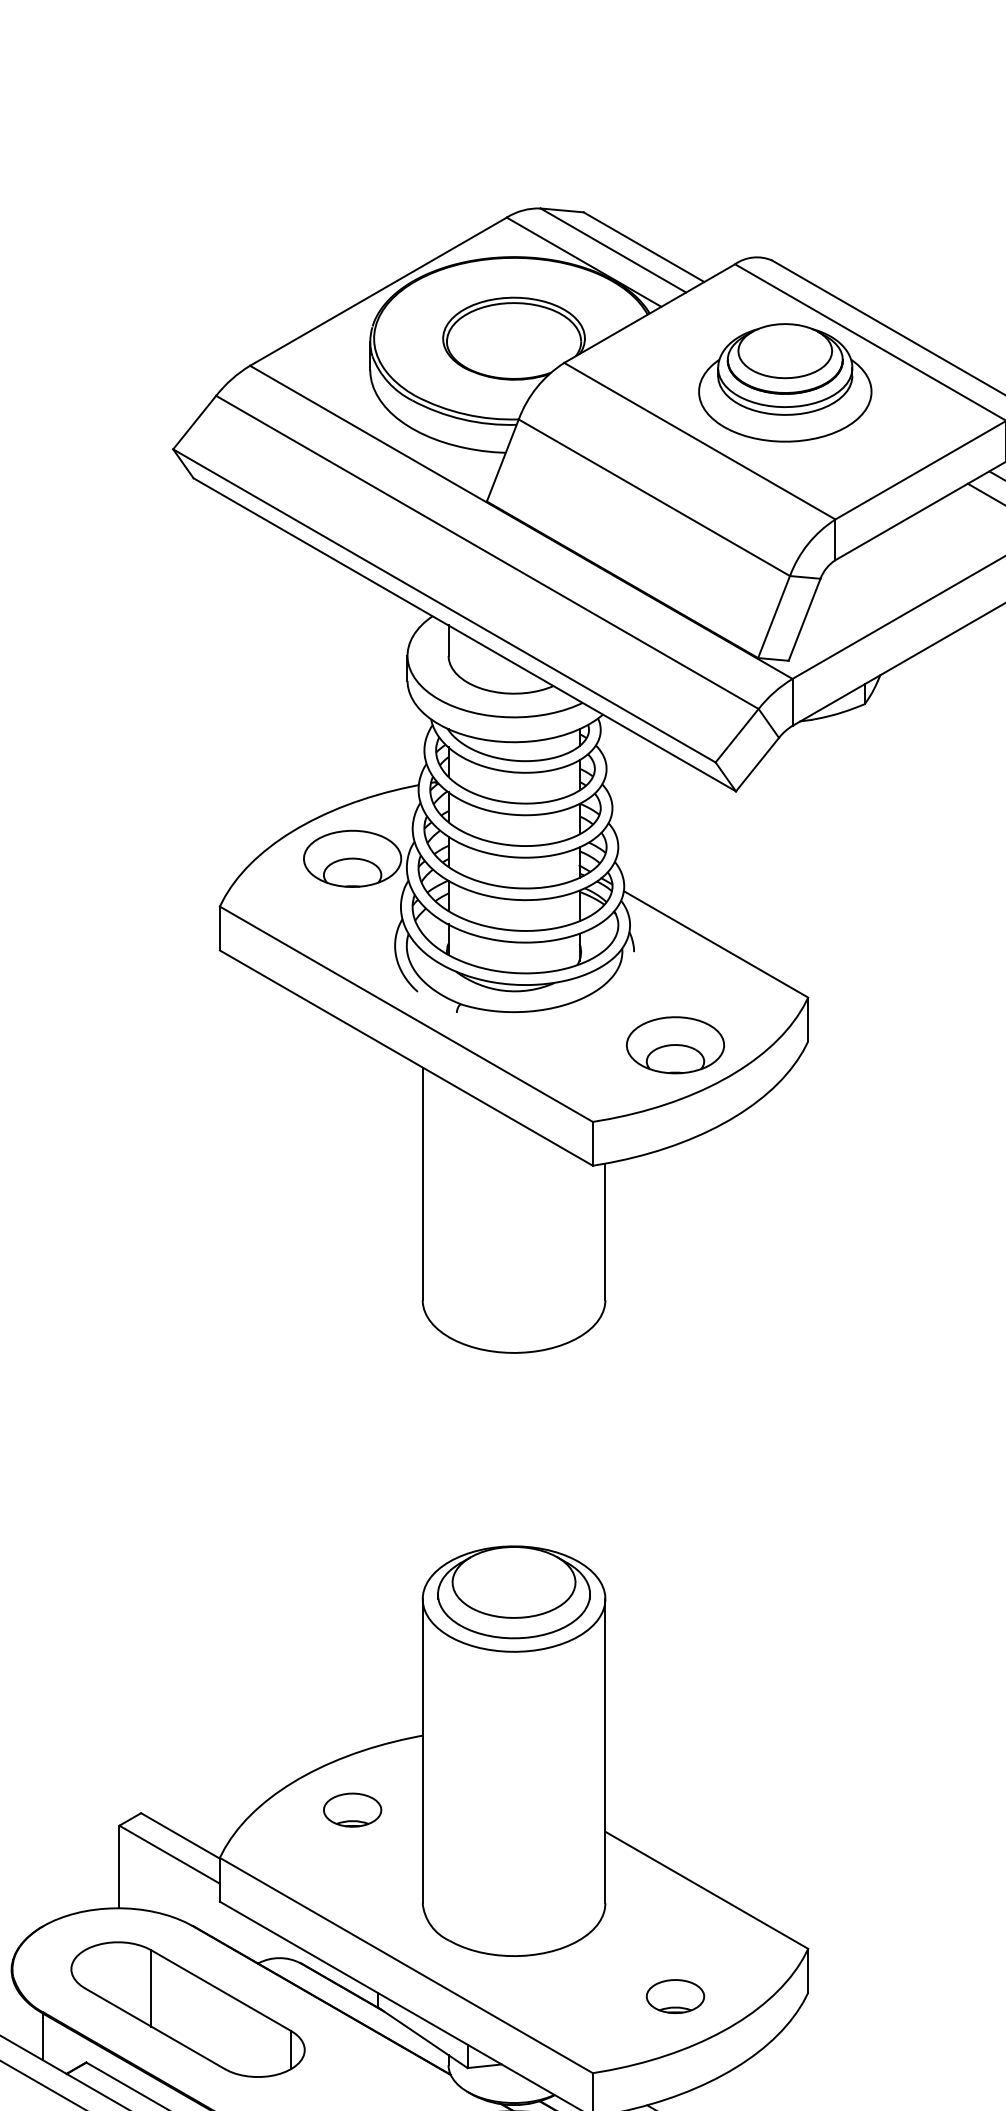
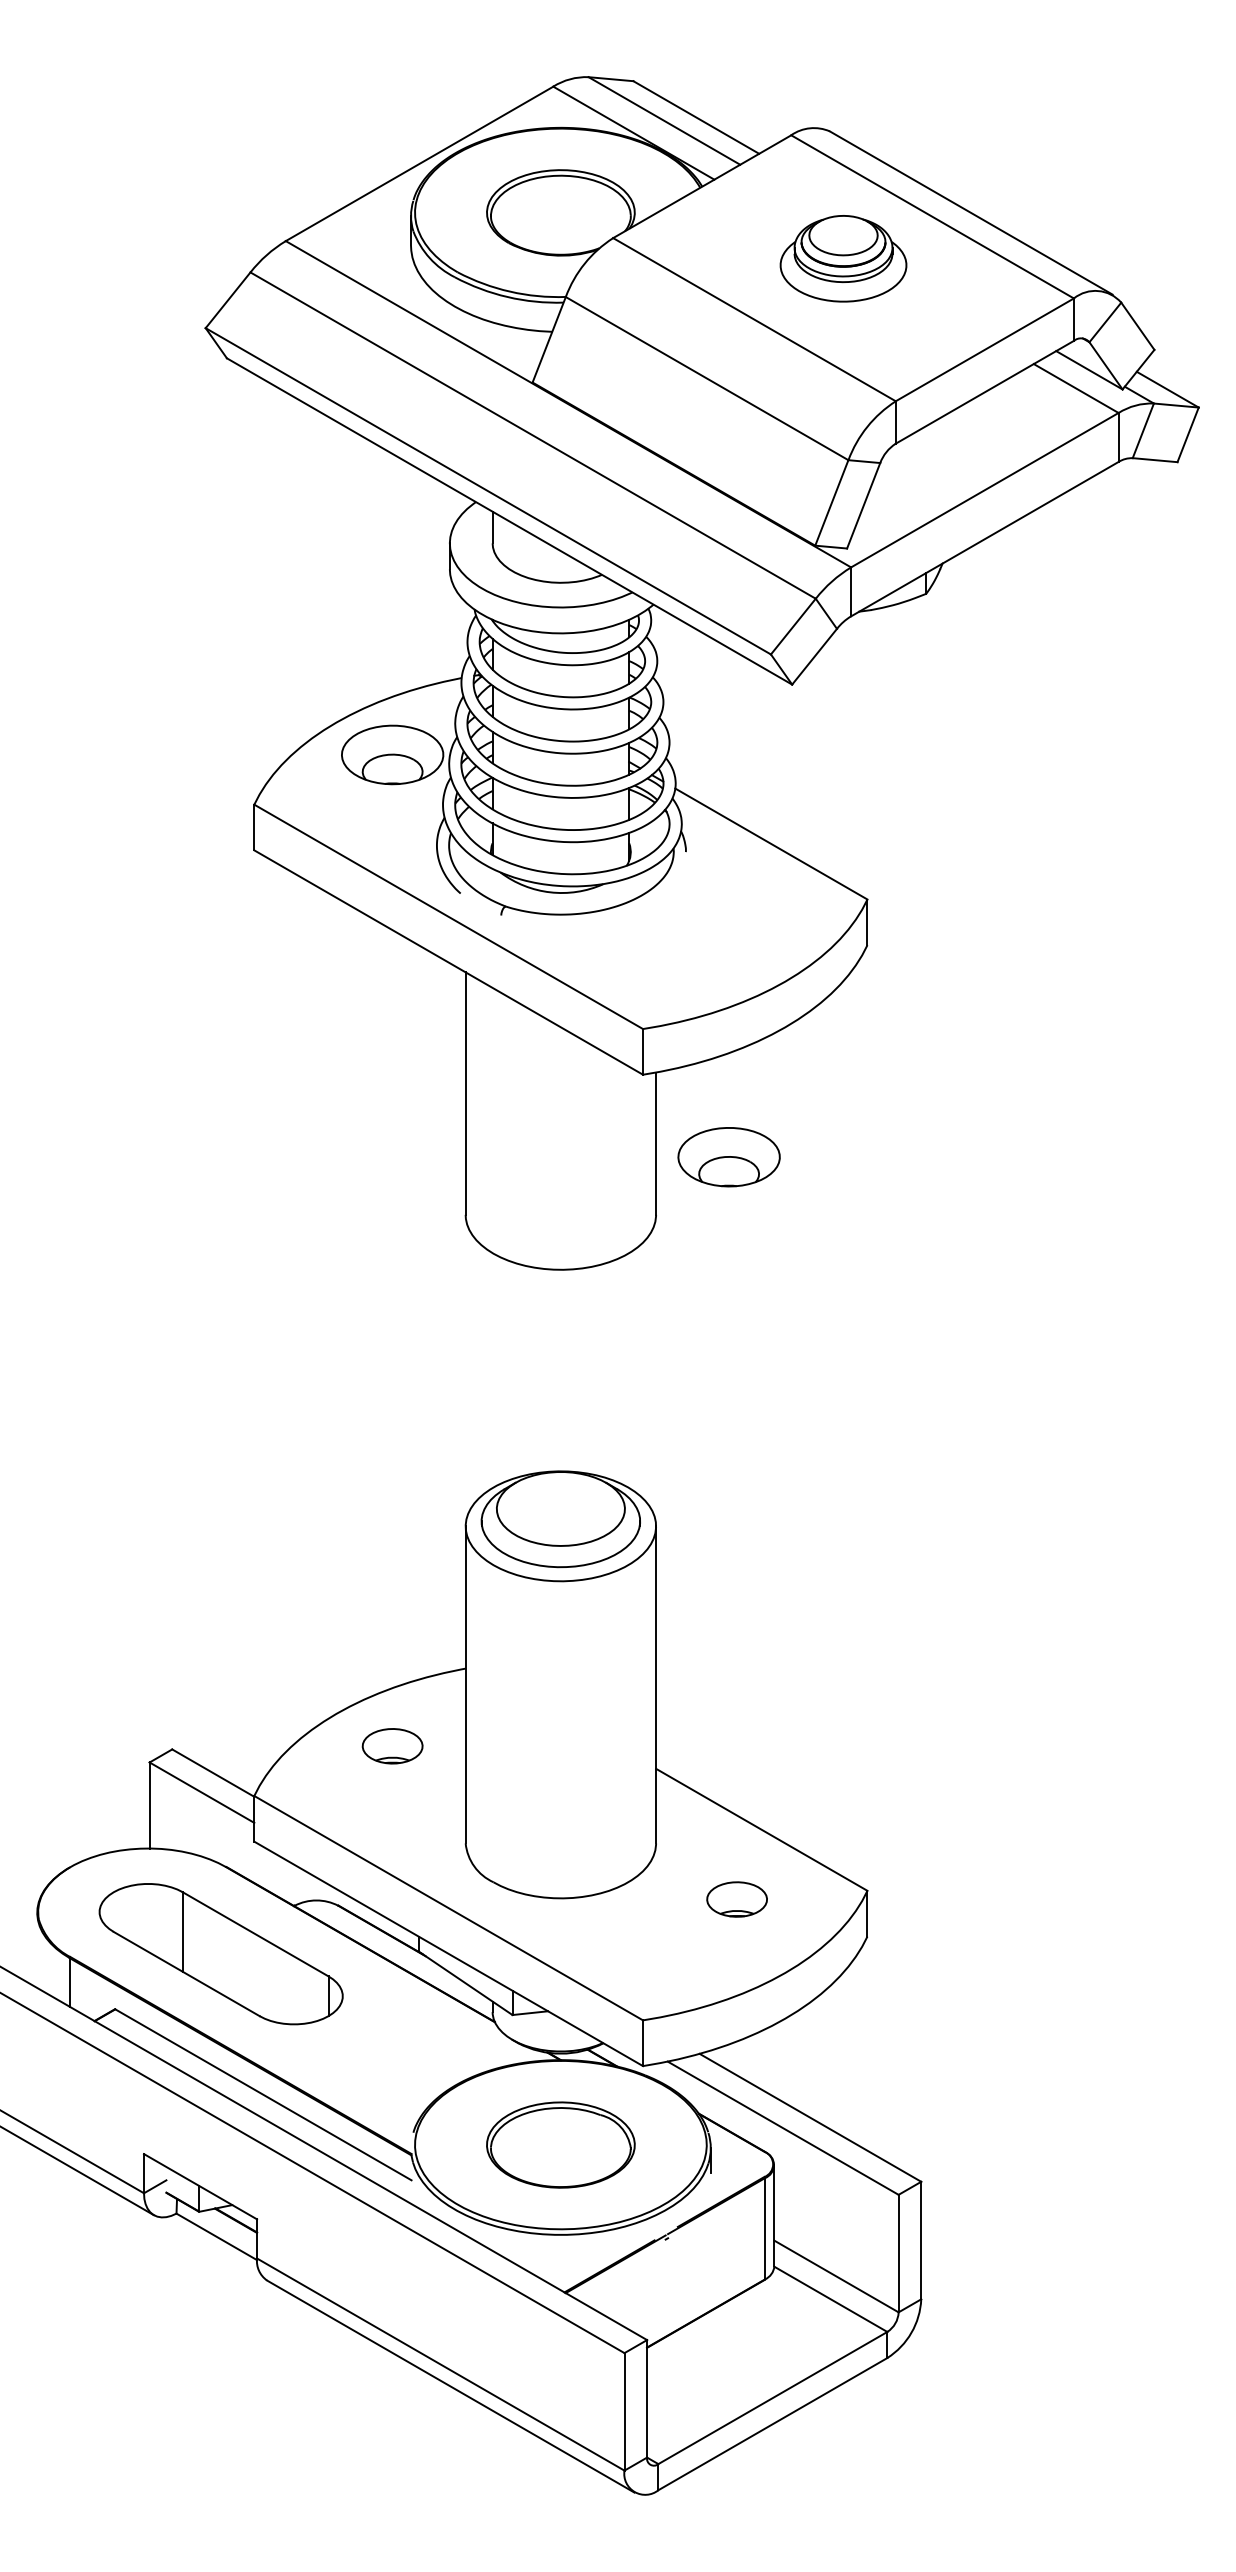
part: (785, 382) -> (843, 258), size x0.7
part: (674, 1045) -> (728, 1157), moved
part: (674, 1996) -> (736, 1899), moved

